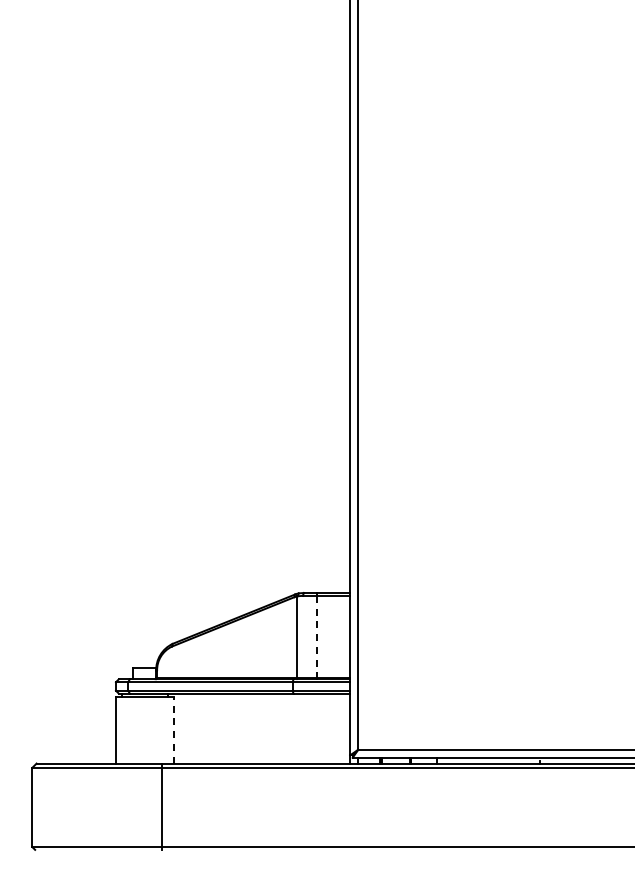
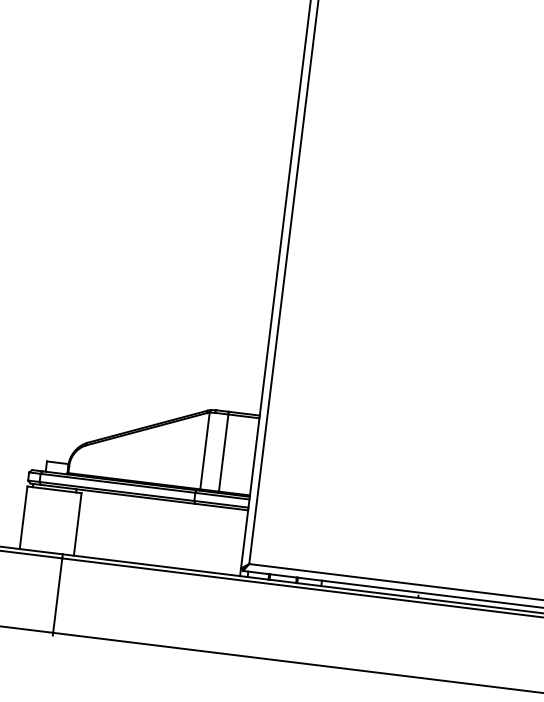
line: (317, 636) -> (224, 452), dashed -> solid
line: (173, 729) -> (77, 523), dashed -> solid

